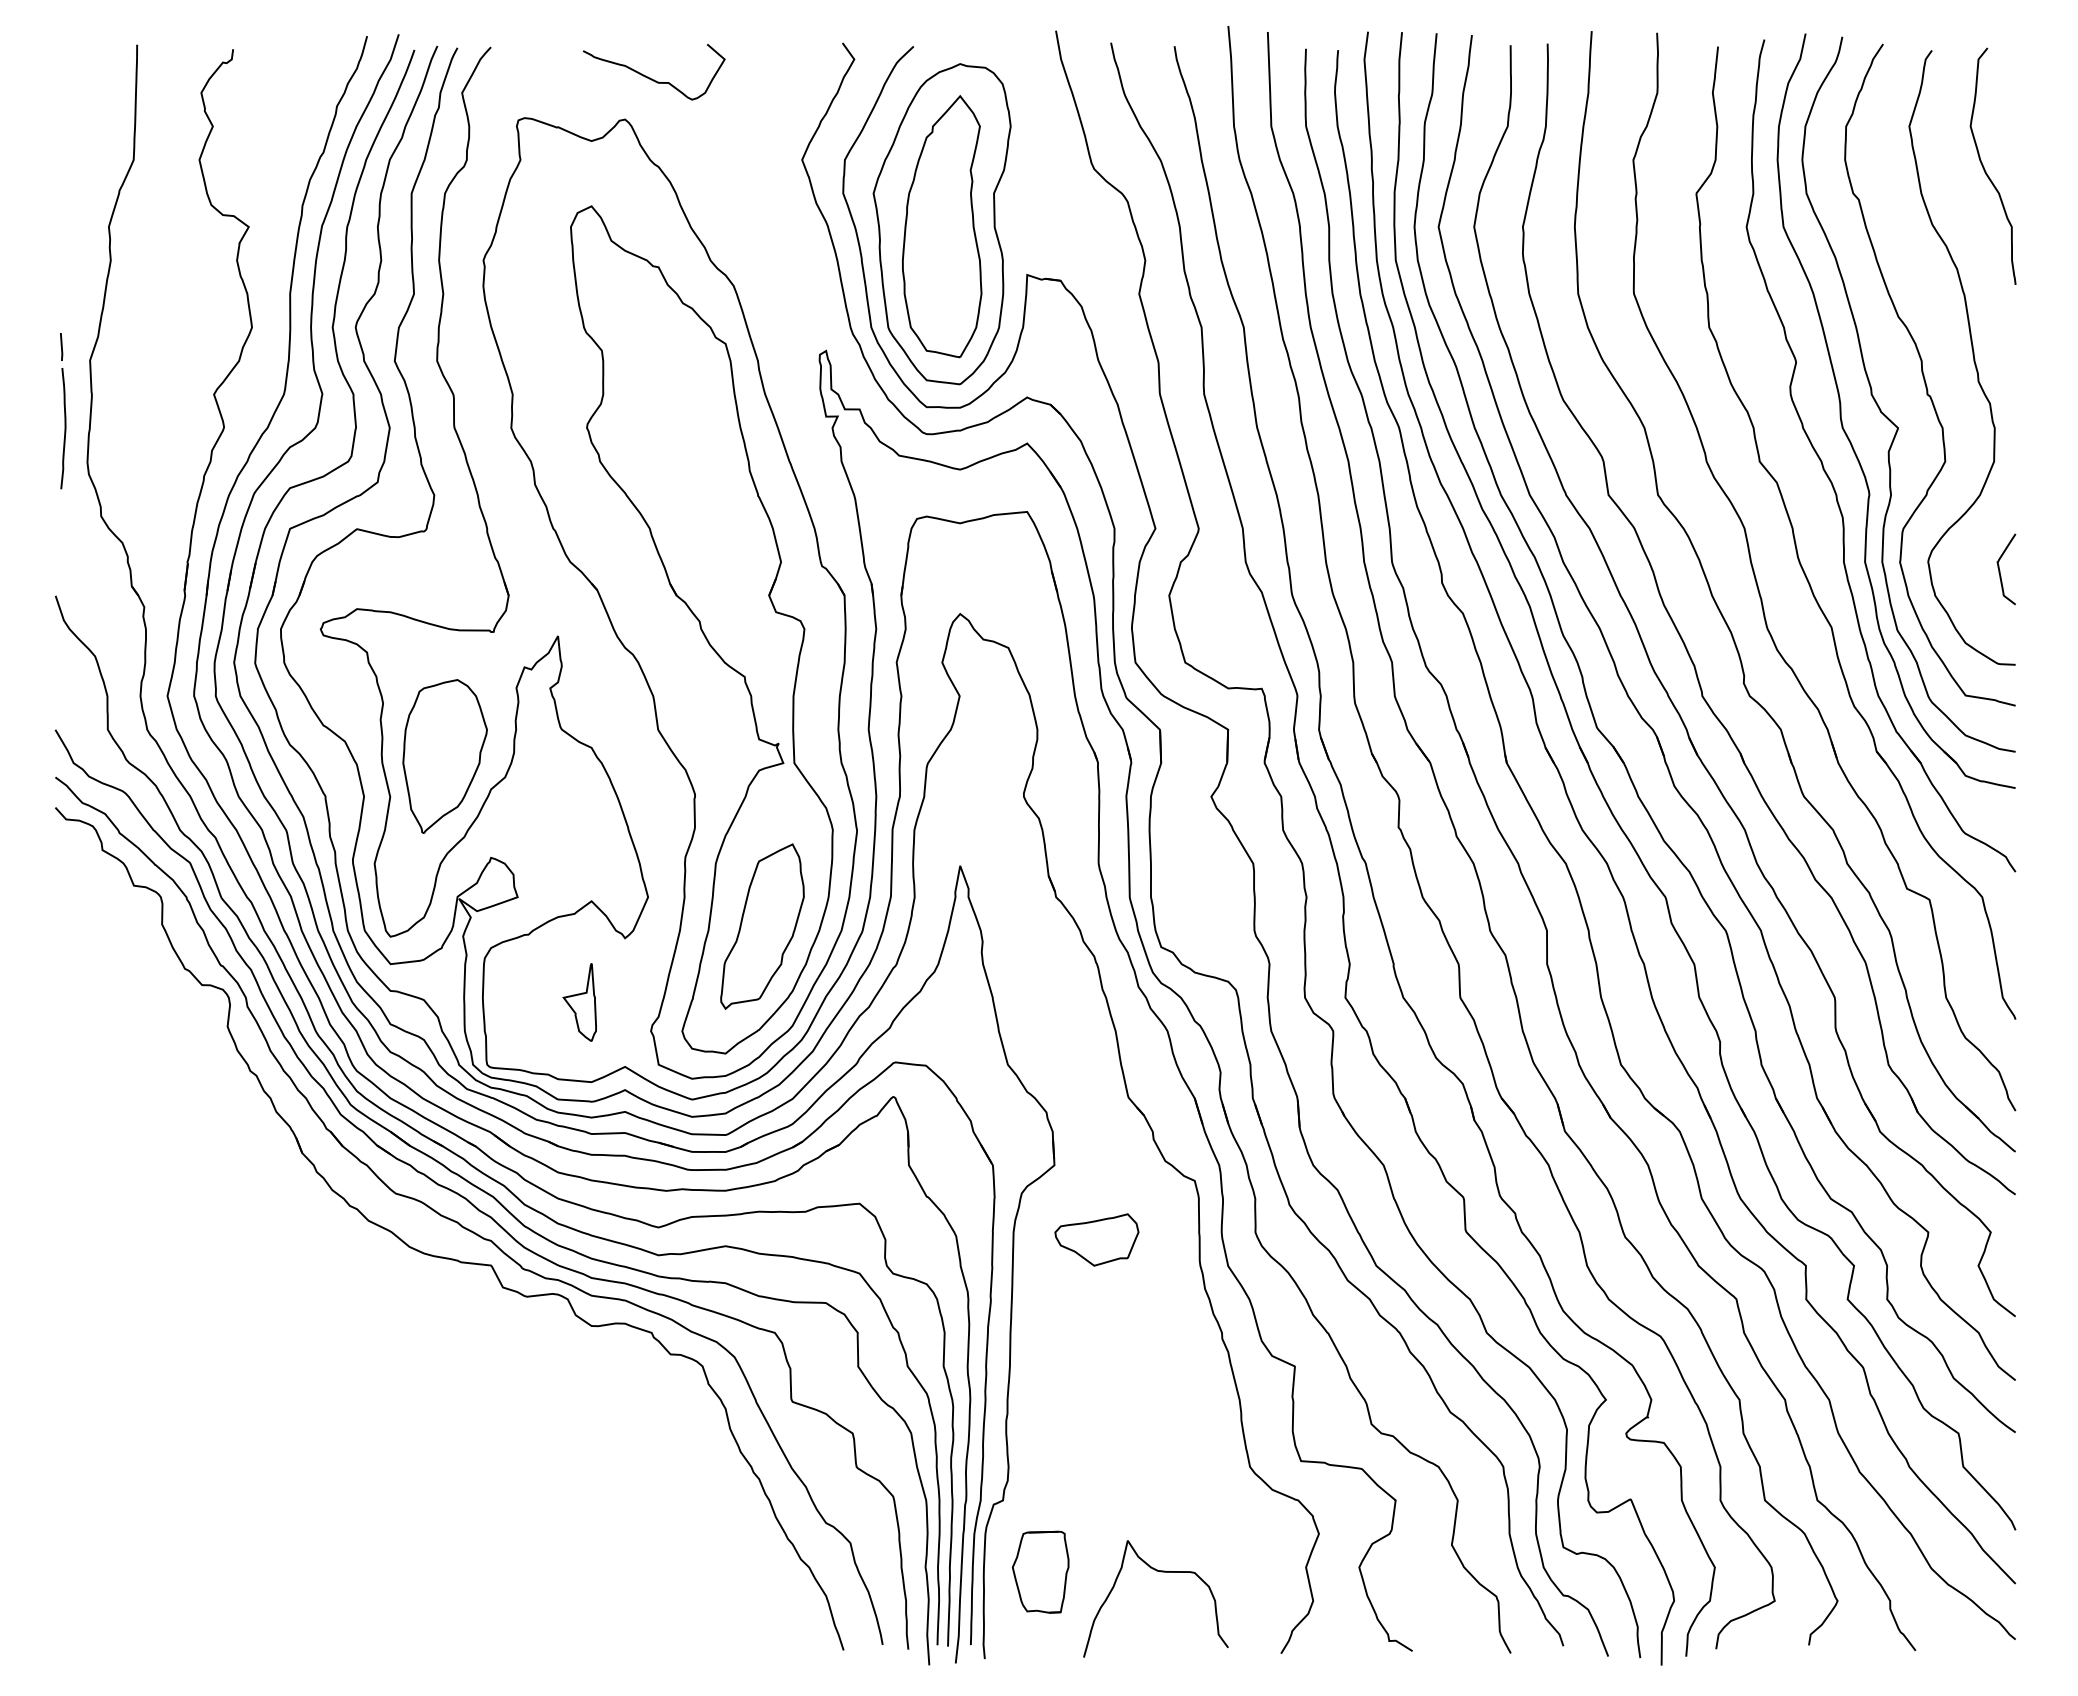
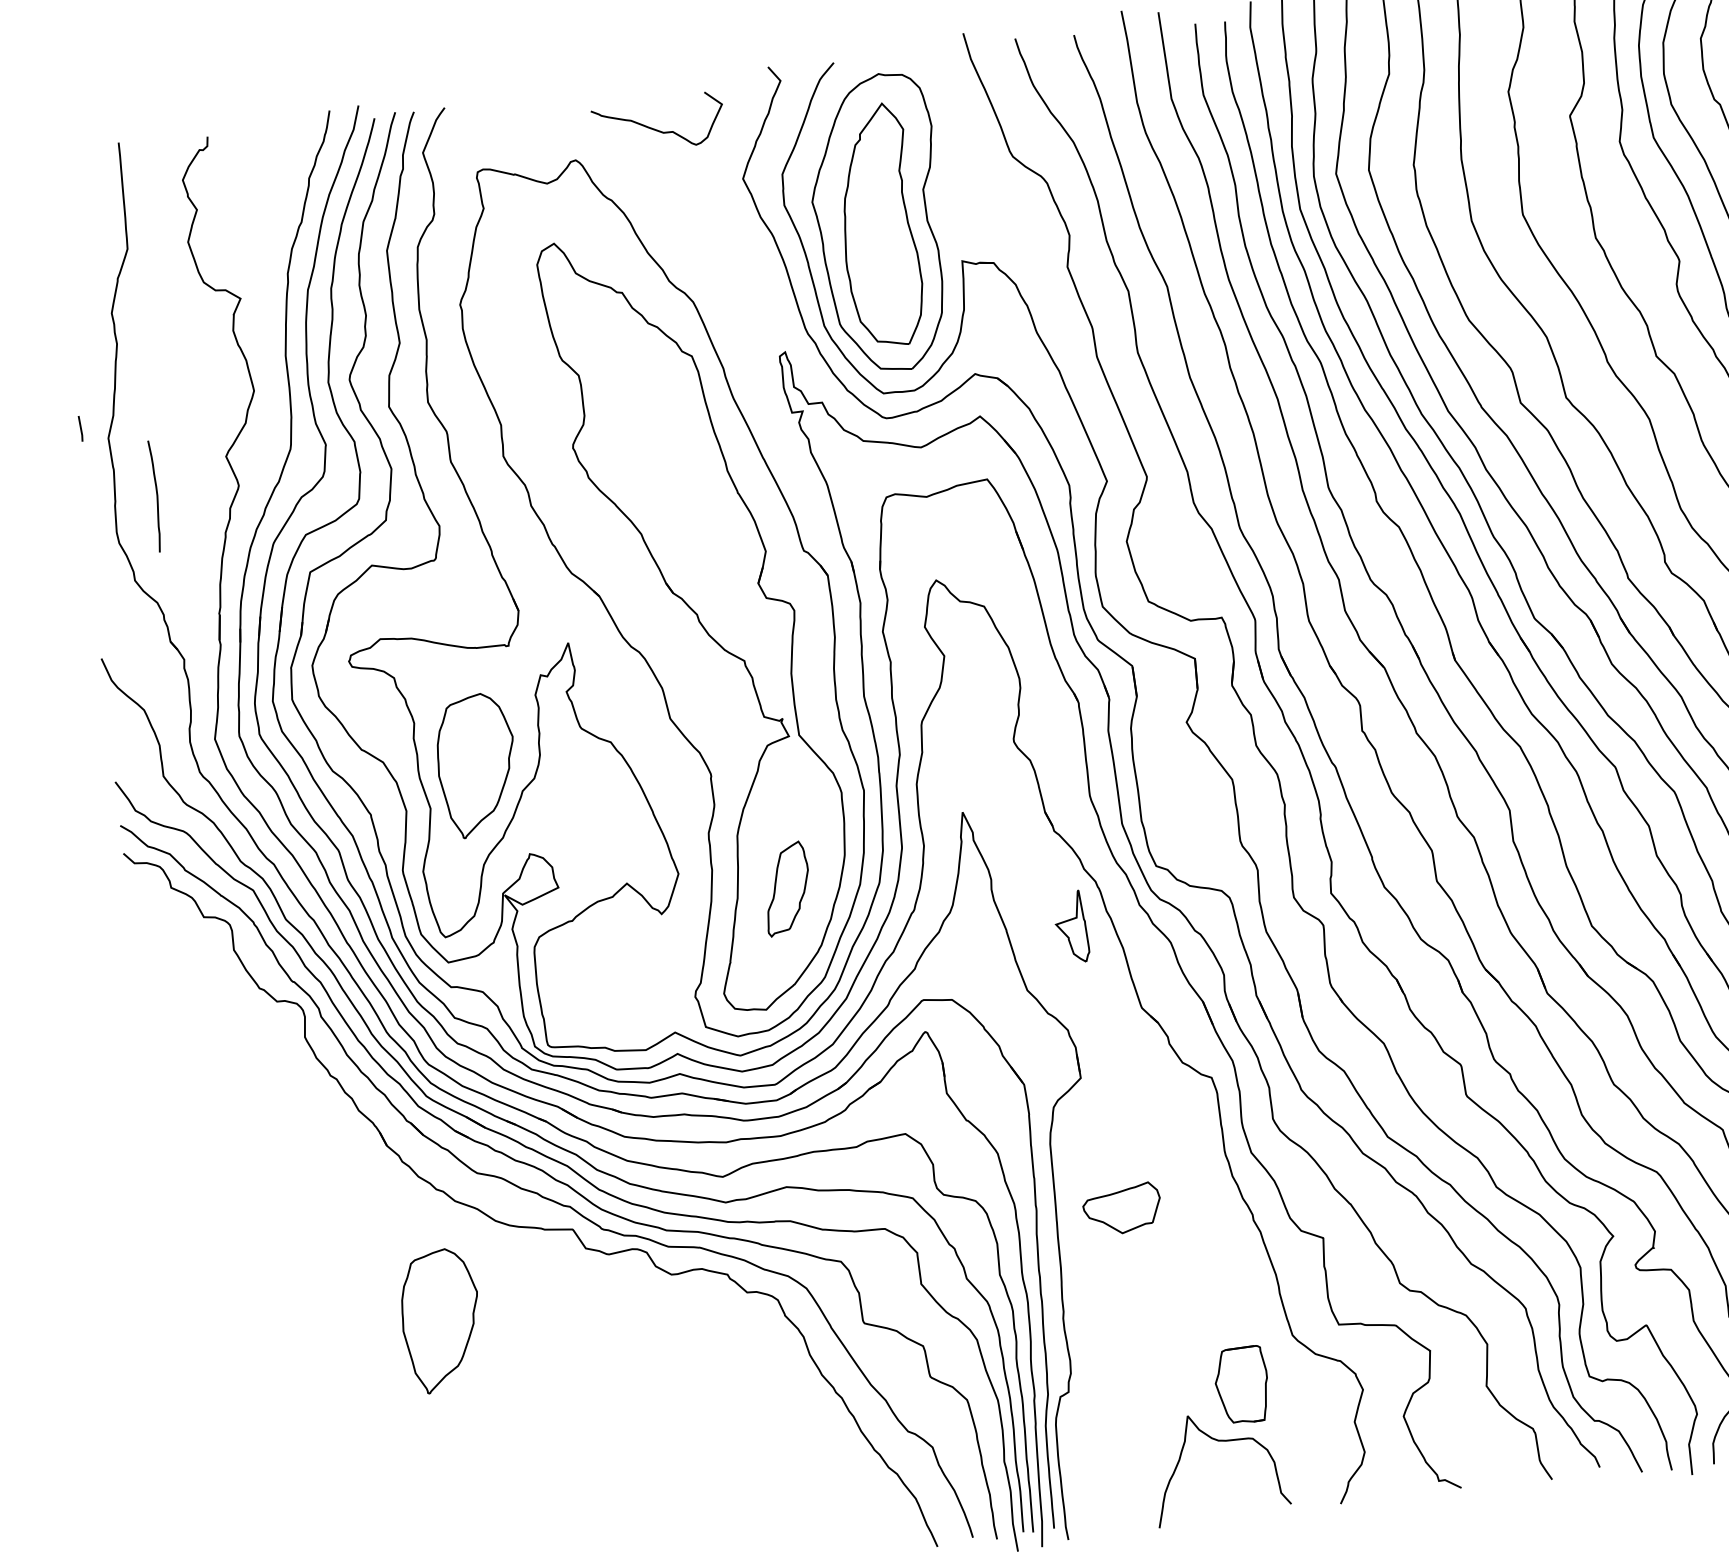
curve: (652, 78) -> (657, 129), moved
curve: (64, 428) -> (156, 496), moved
part: (762, 926) -> (786, 888), size x0.6
part: (579, 1002) -> (1071, 927), moved
part: (1096, 1239) -> (1121, 1208), moved
part: (338, 1347) -> (440, 1320), added
part: (1040, 1571) -> (1241, 1384), moved

